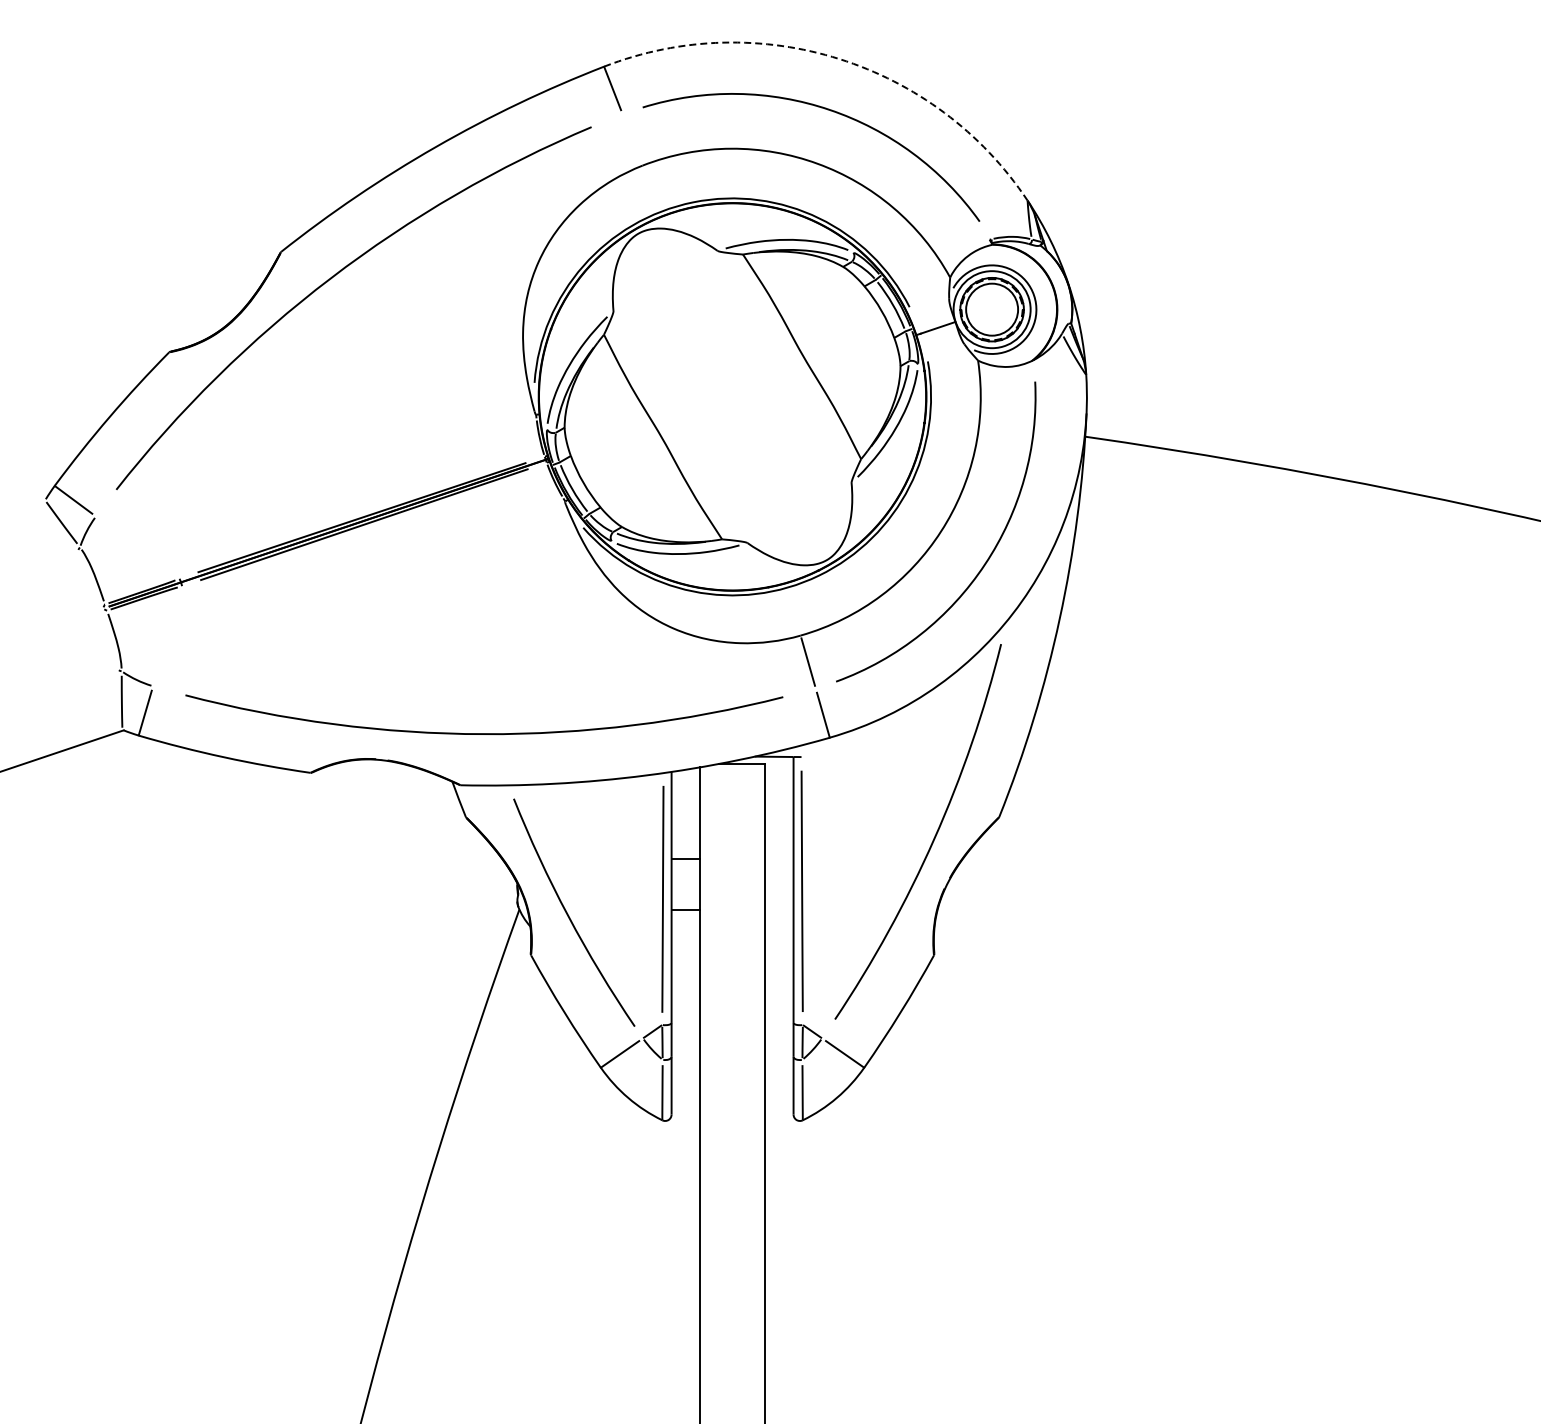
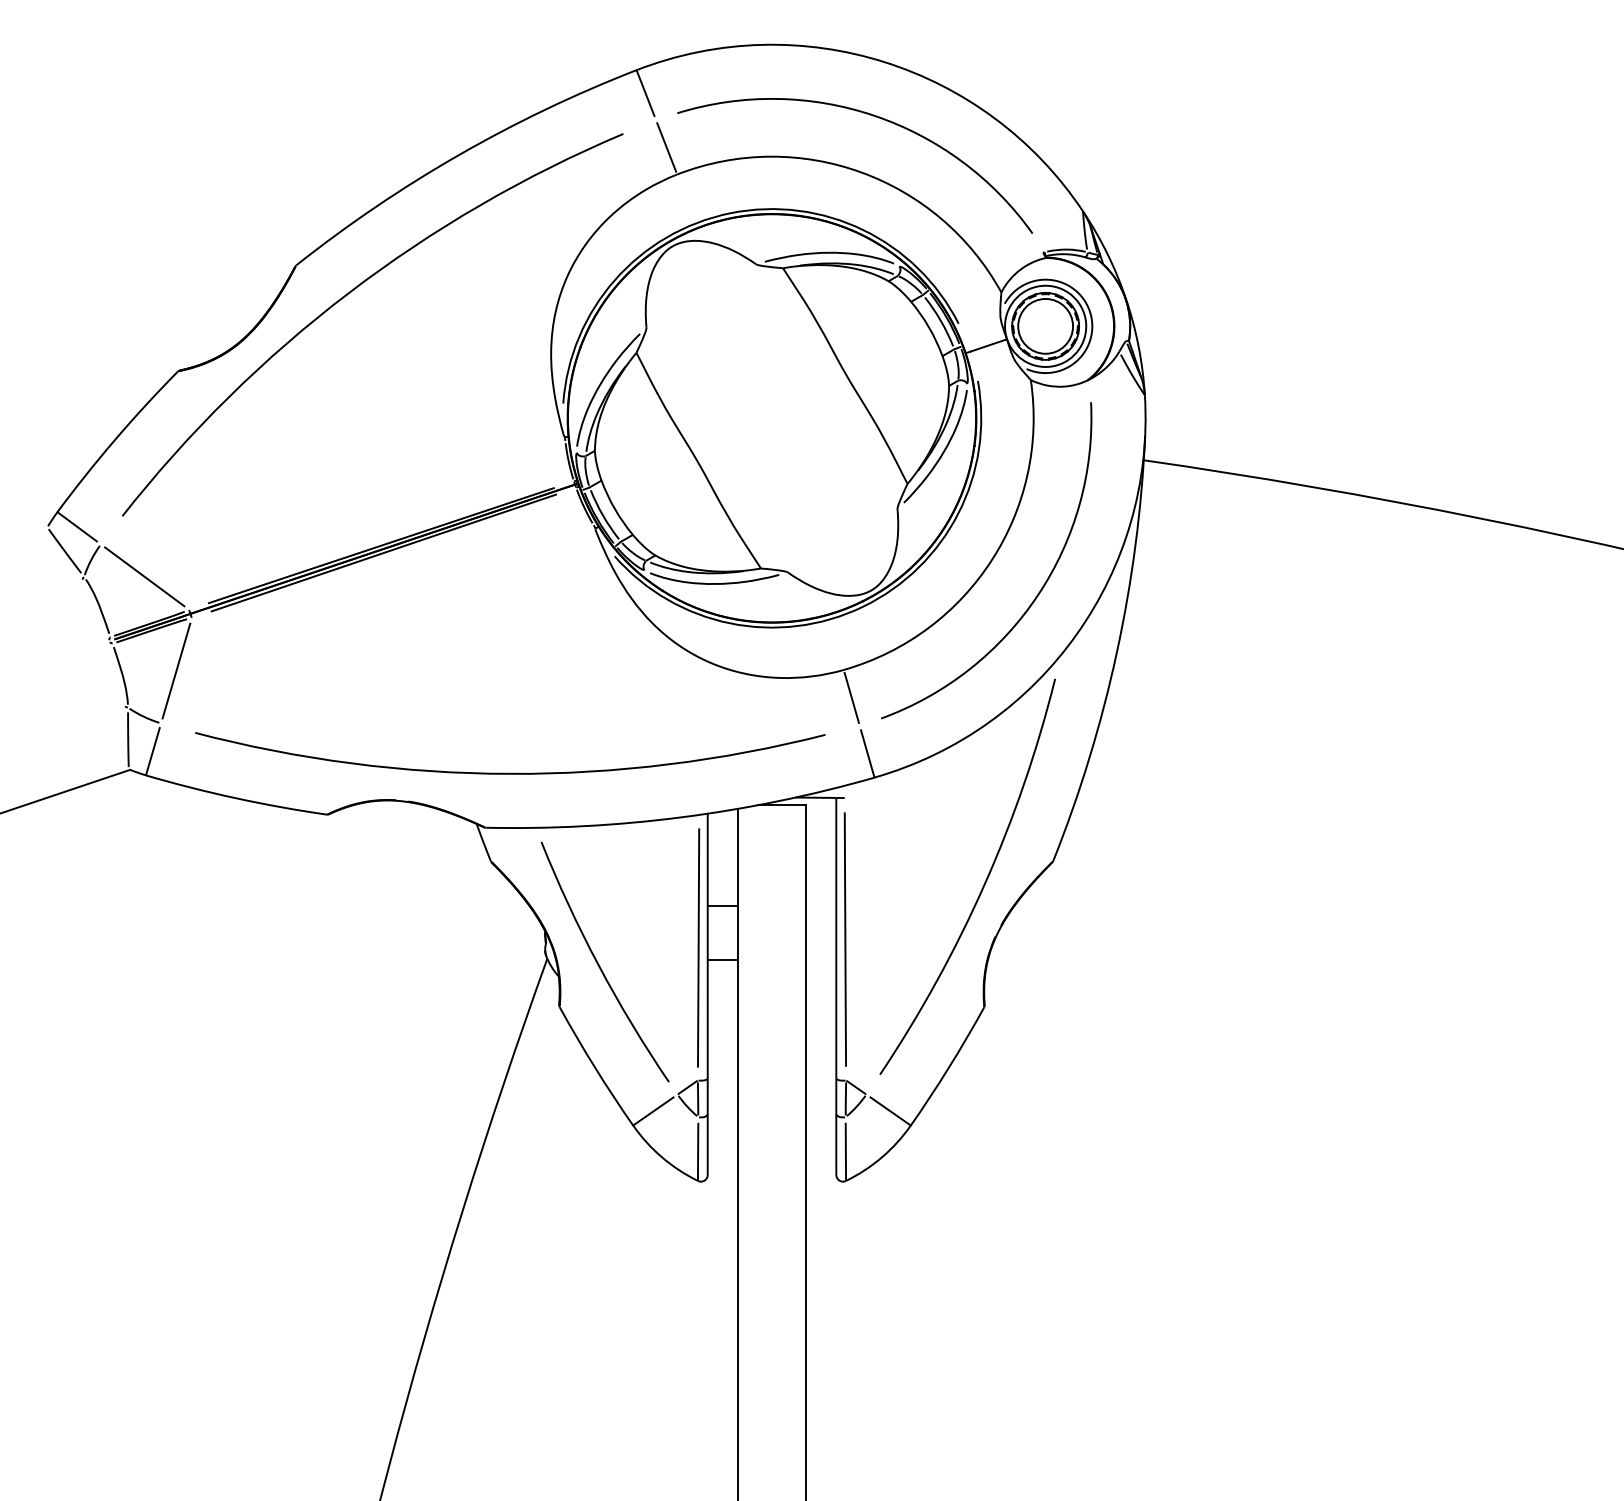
arc: (839, 59) -> (884, 62), dashed -> solid
line: (632, 139) -> (666, 146), added
line: (137, 547) -> (144, 577), added
line: (167, 636) -> (176, 670), added

